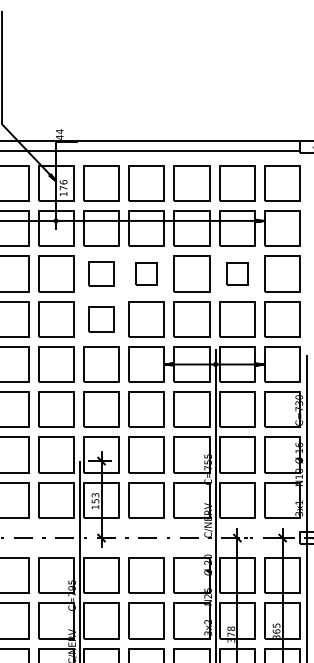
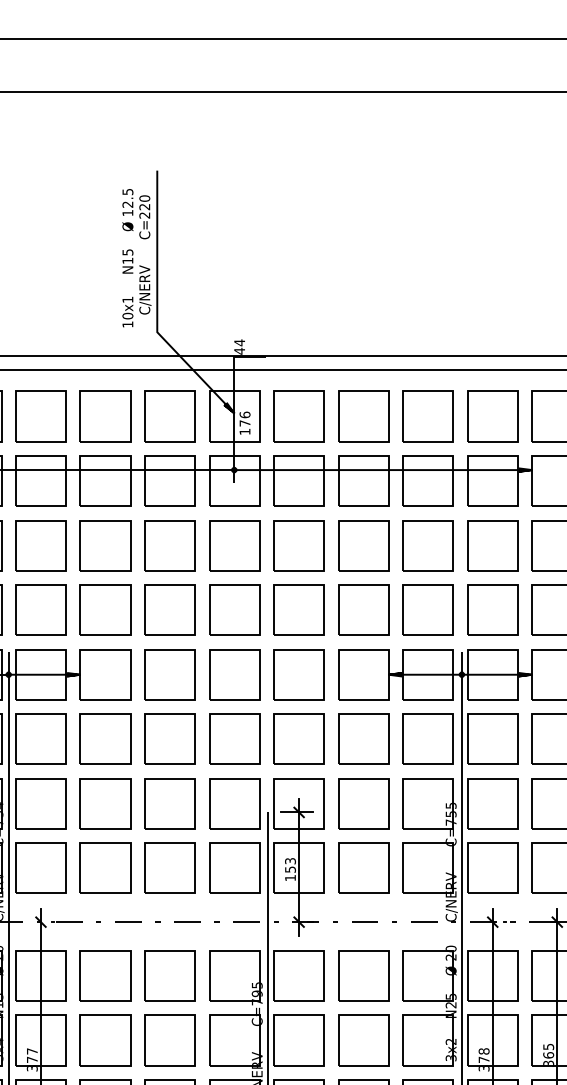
part: (101, 273) -> (298, 545), size x1.43
part: (146, 273) -> (363, 545), size x1.67
part: (237, 273) -> (492, 545), size x1.67
part: (101, 318) -> (298, 609), size x1.43

